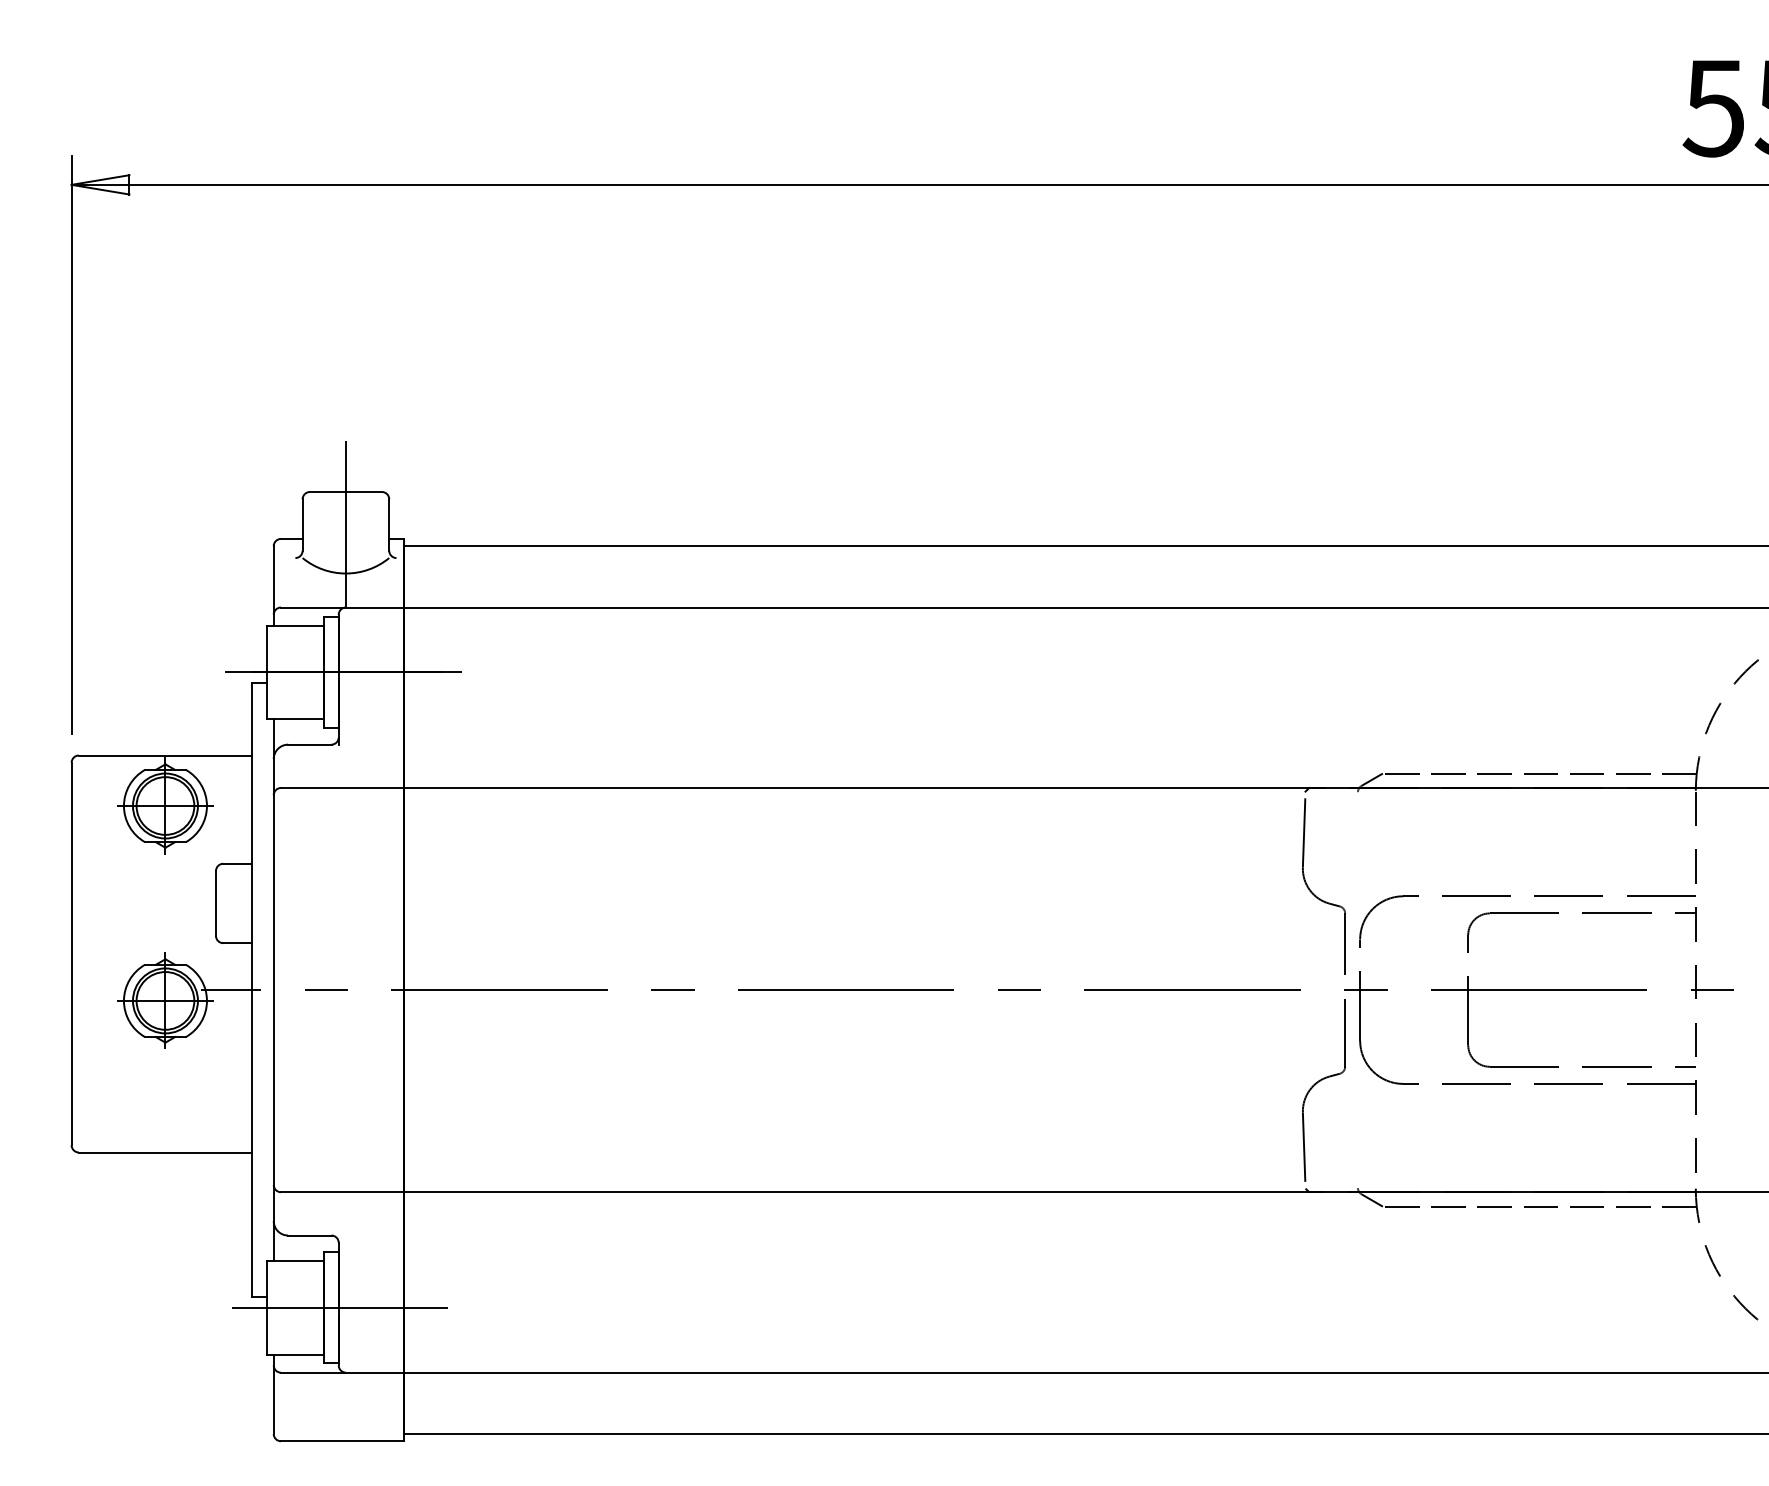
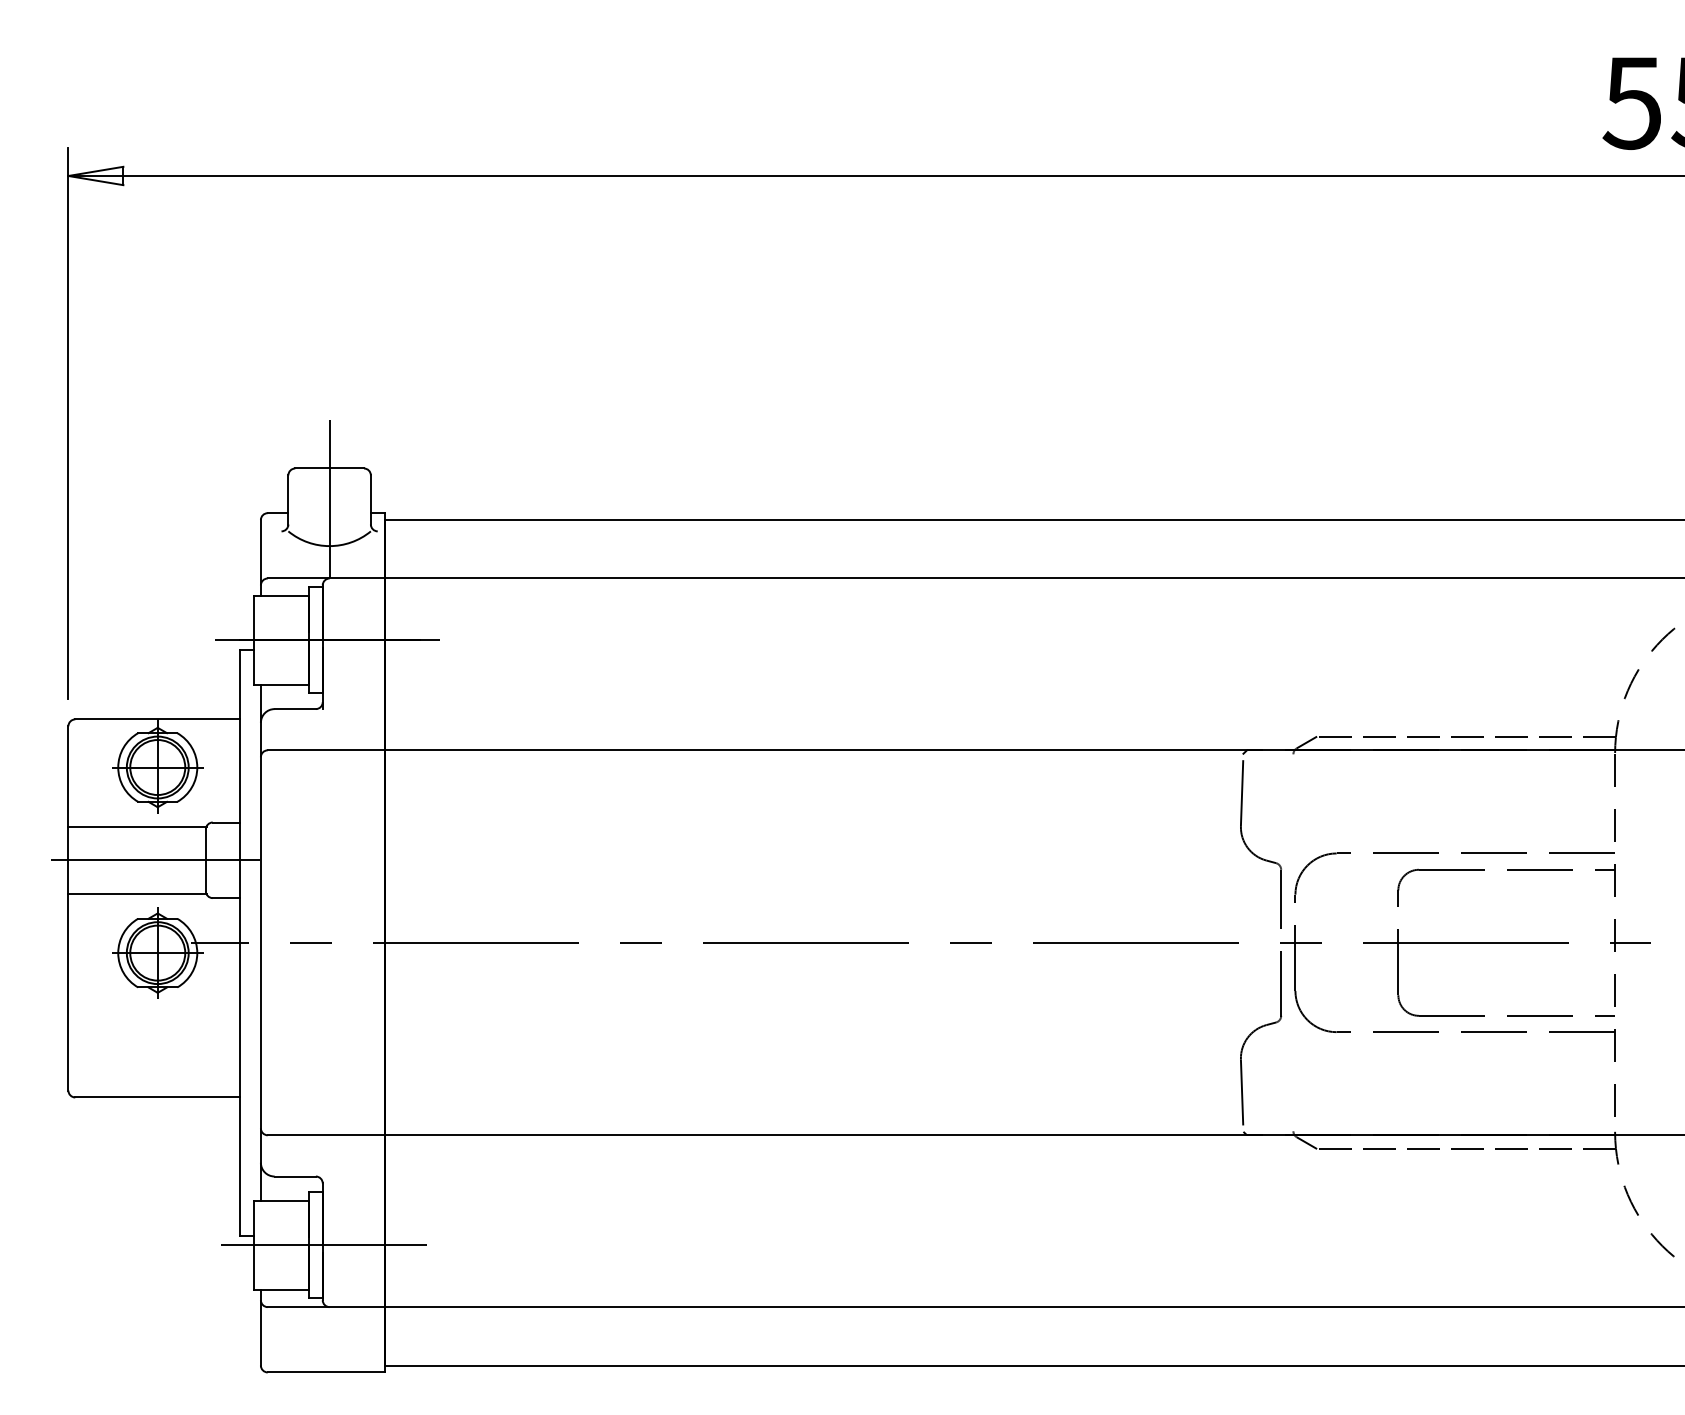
line: (144, 867) -> (137, 826), added
line: (163, 903) -> (155, 860), added
line: (144, 939) -> (137, 894), added

